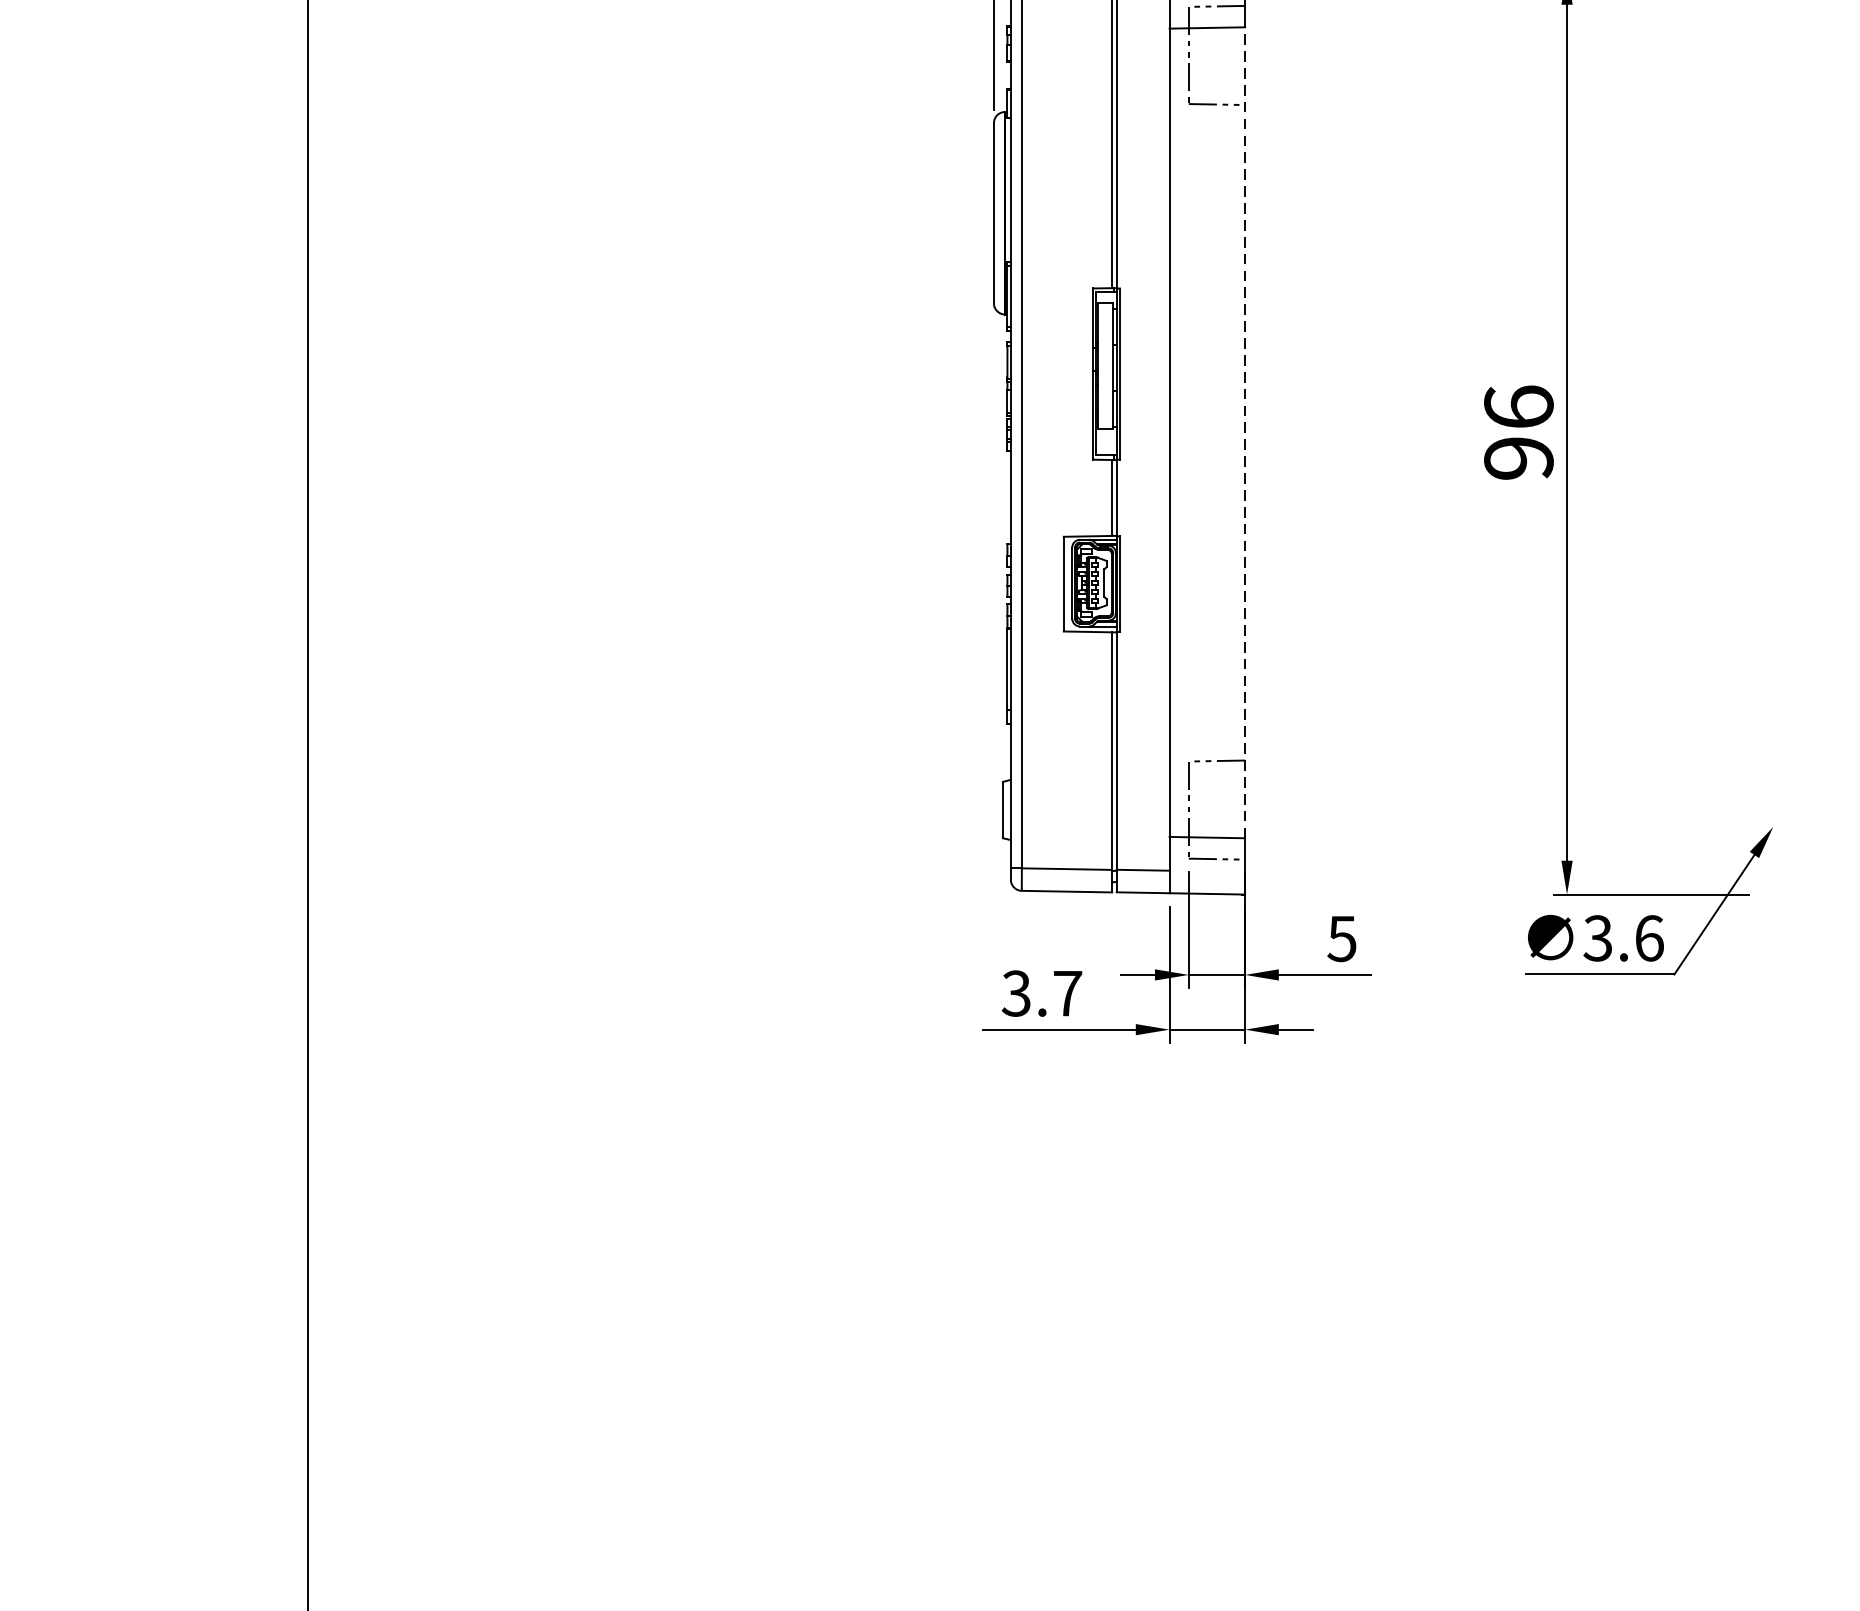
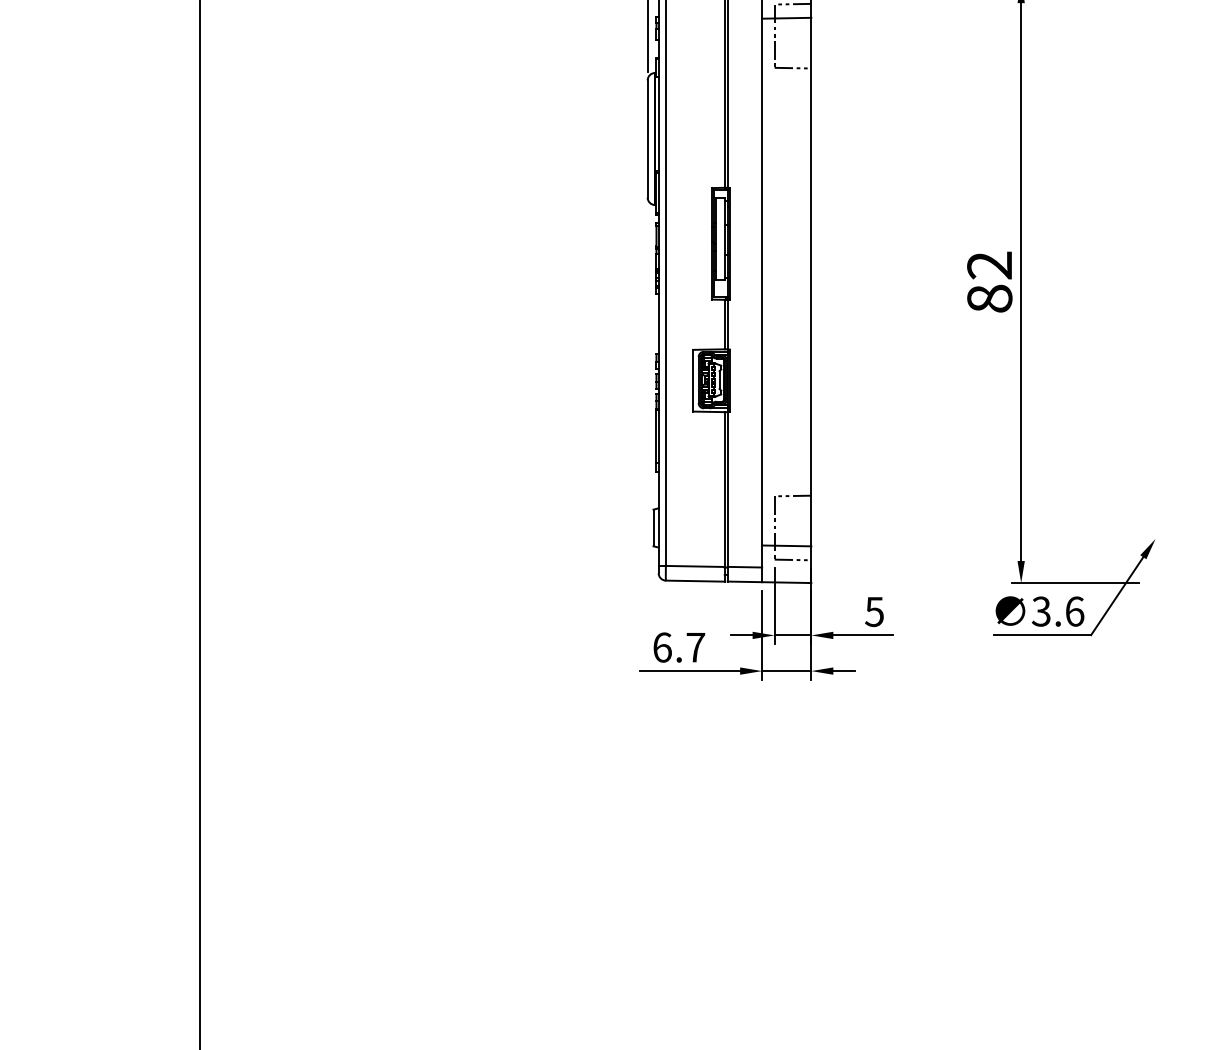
line: (1245, 431) -> (811, 281), dashed -> solid
text: (1518, 431) -> (989, 281), 96 -> 82
text: (1015, 993) -> (661, 647), 3.7 -> 6.7

